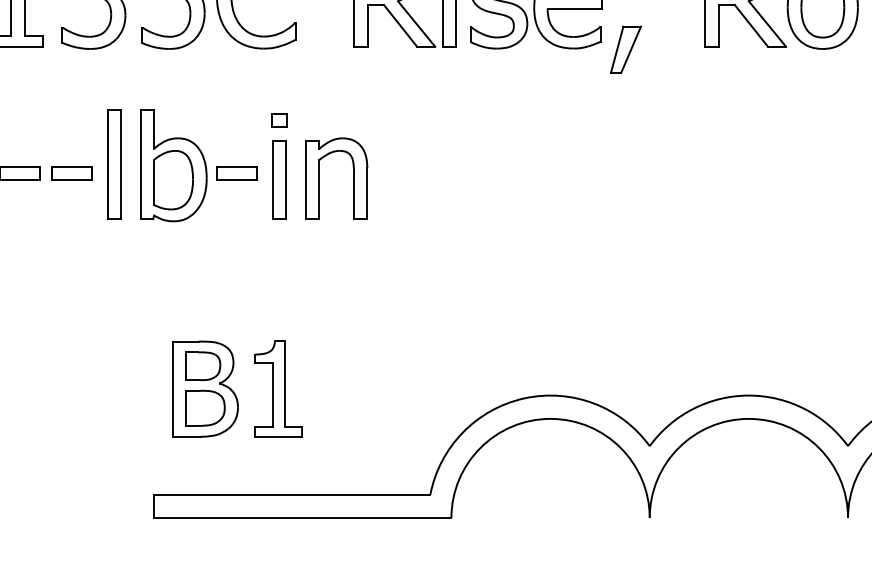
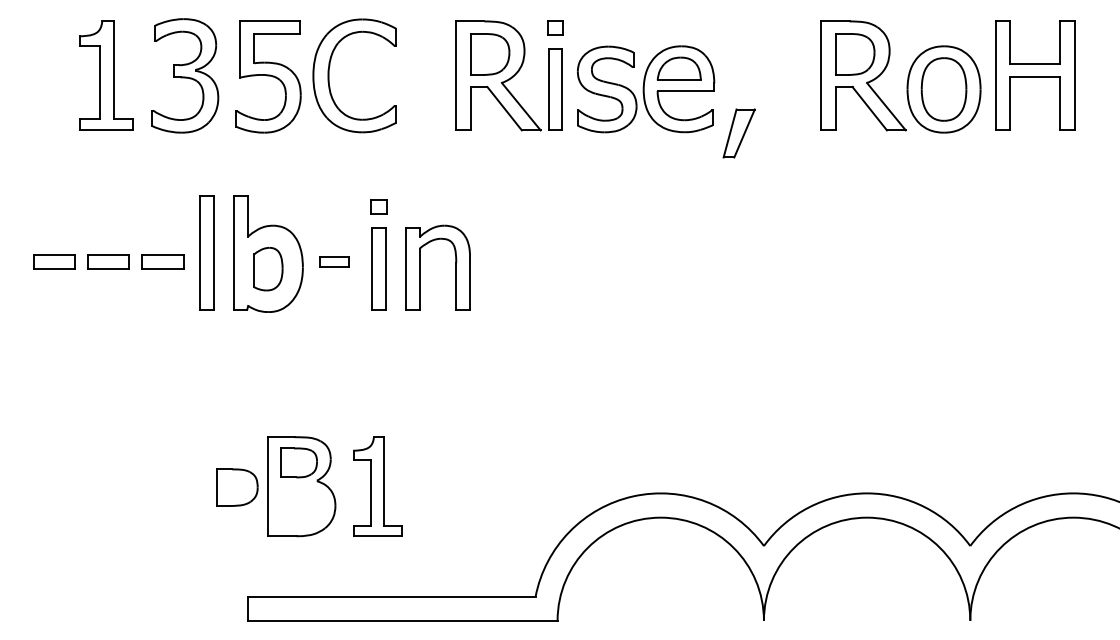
part: (237, 172) -> (334, 261), size x0.7
part: (173, 179) -> (268, 268), size x0.7
part: (205, 408) -> (237, 487), moved

